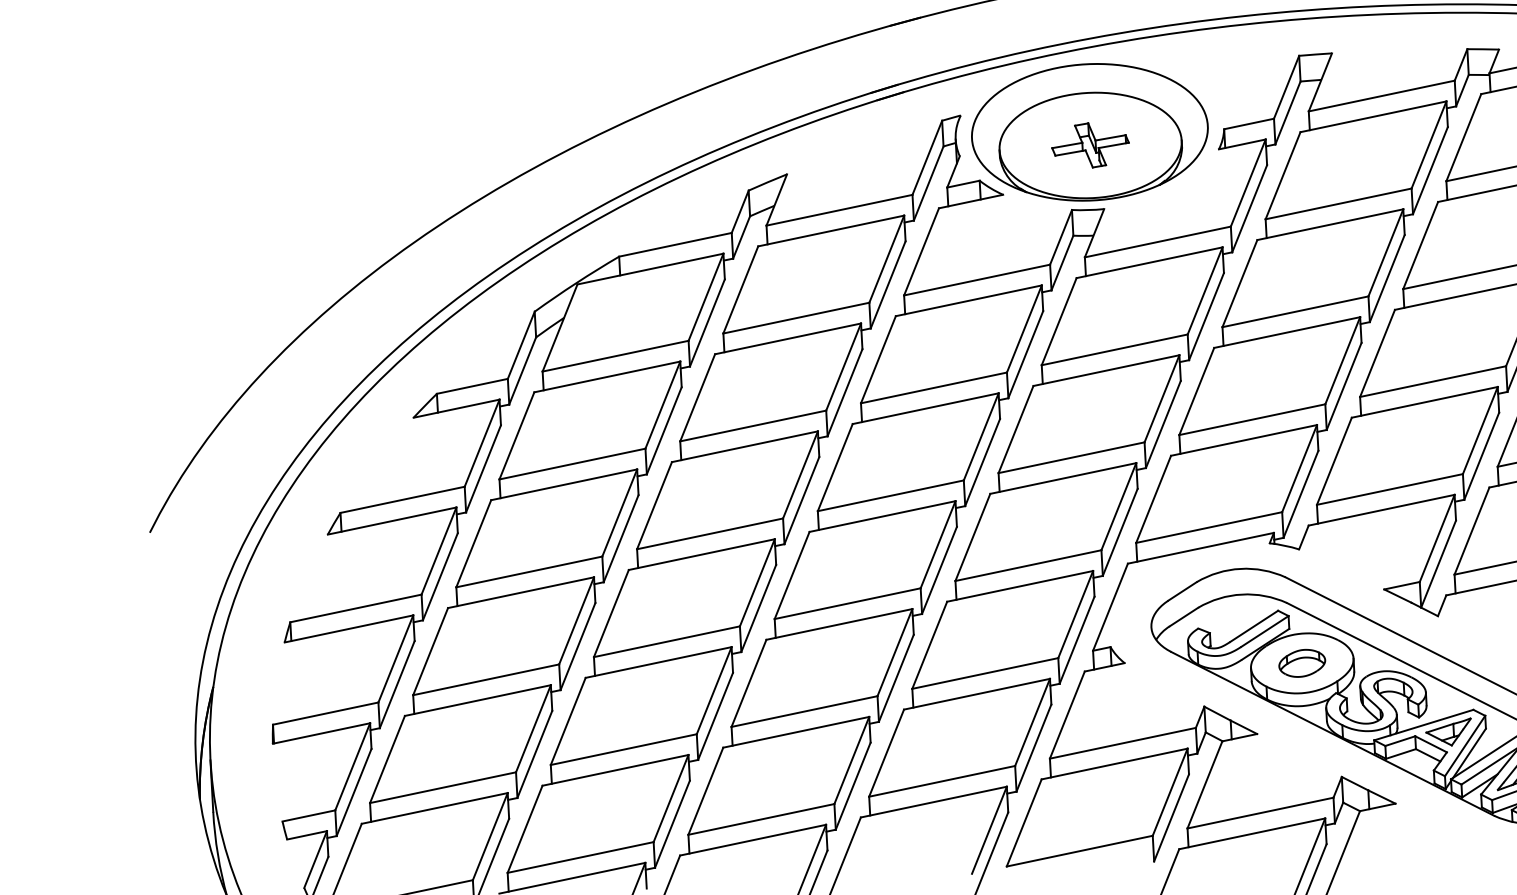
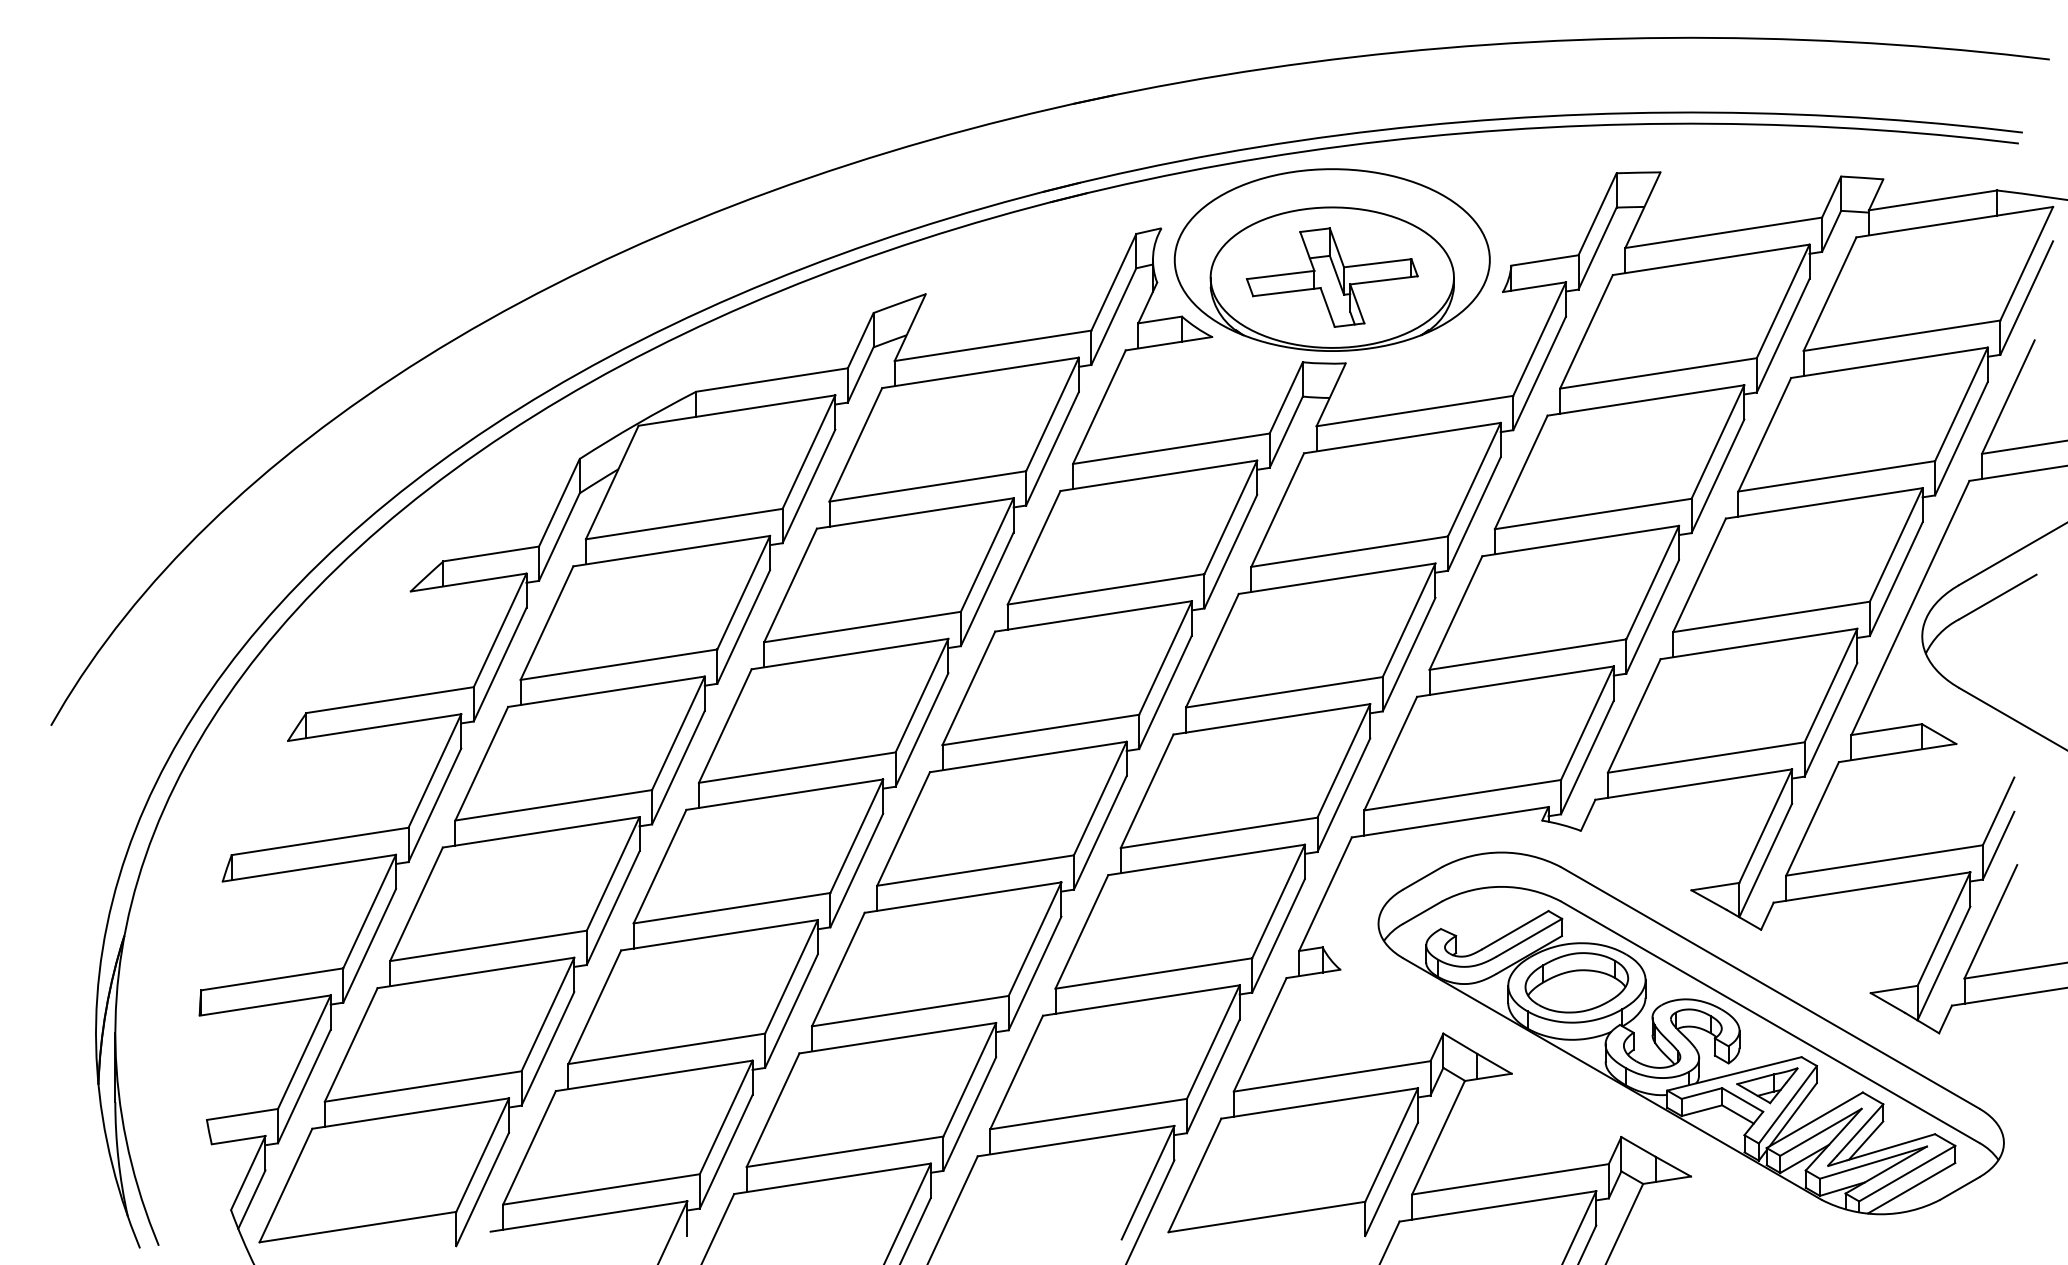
part: (1090, 145) -> (1331, 277), size x1.67
part: (1301, 663) -> (1576, 982), size x1.67

